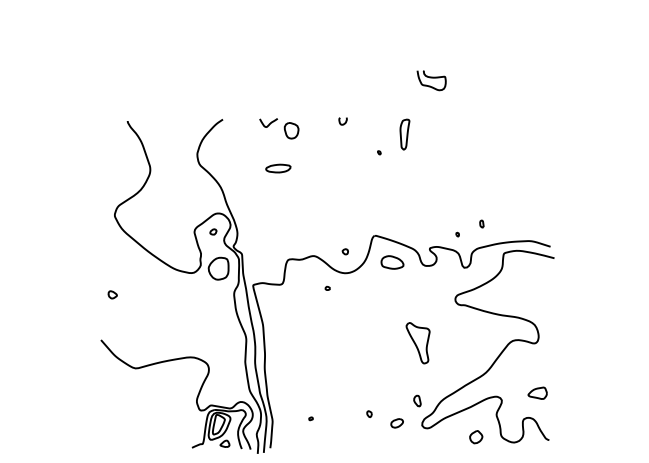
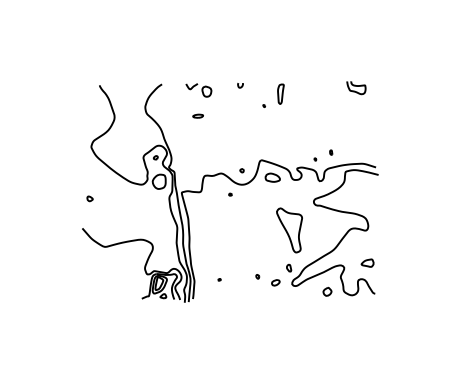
curve: (431, 78) -> (356, 86), moved
part: (277, 167) -> (197, 115), size x0.62
part: (418, 343) -> (289, 230), size x1.67

